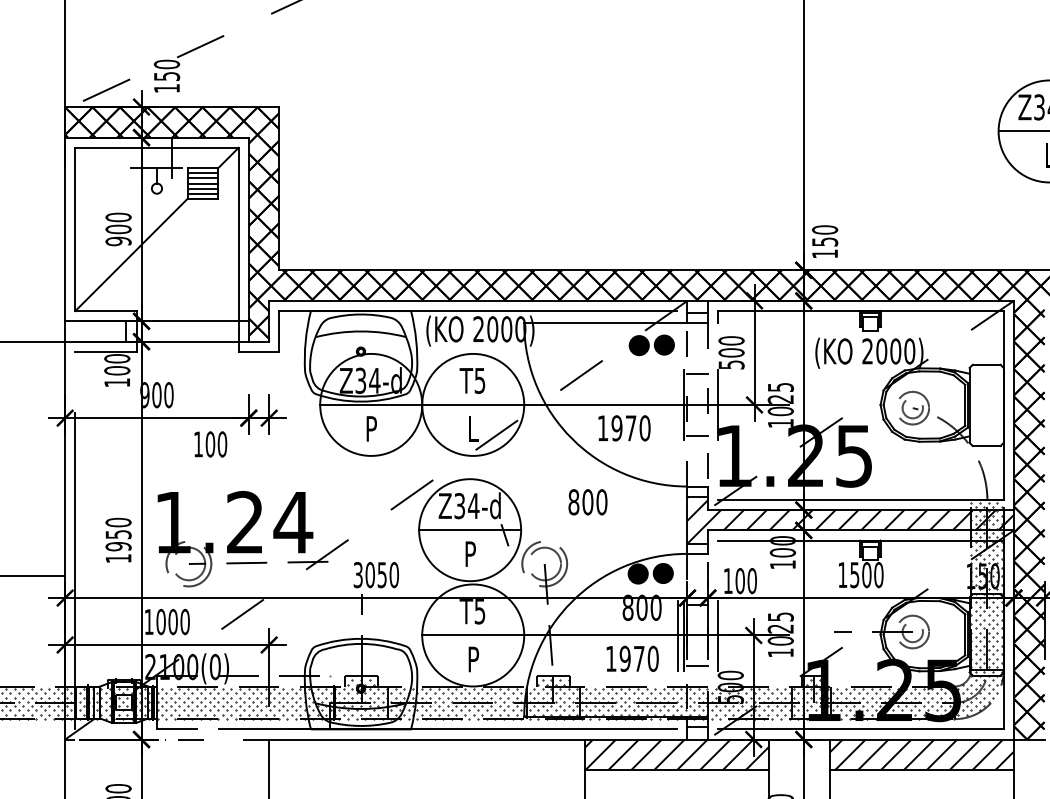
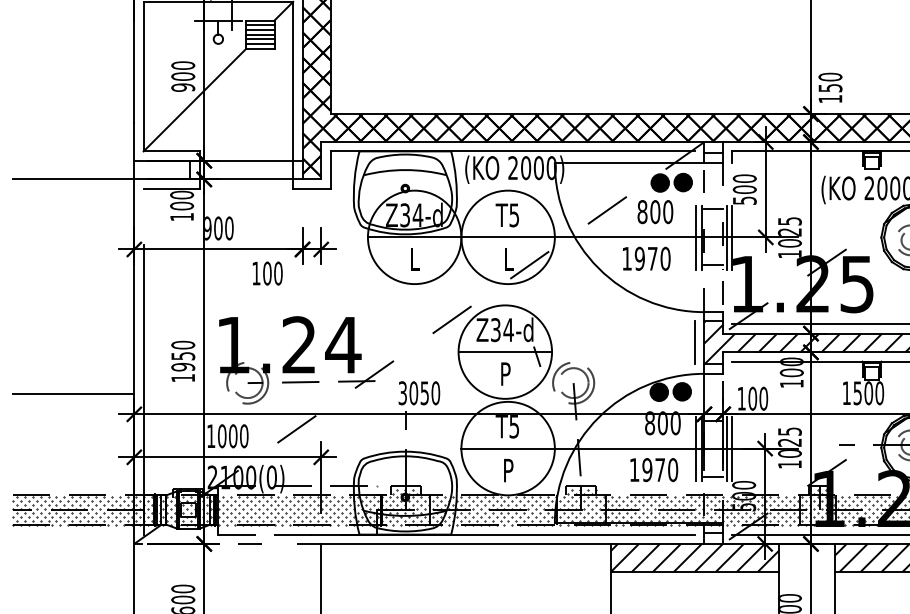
line: (678, 405) -> (696, 237), added
line: (711, 405) -> (726, 237), added
text: (371, 428) -> (414, 258), P -> L
text: (587, 502) -> (654, 212), moved
line: (677, 519) -> (695, 342), added
line: (711, 635) -> (726, 448), added

